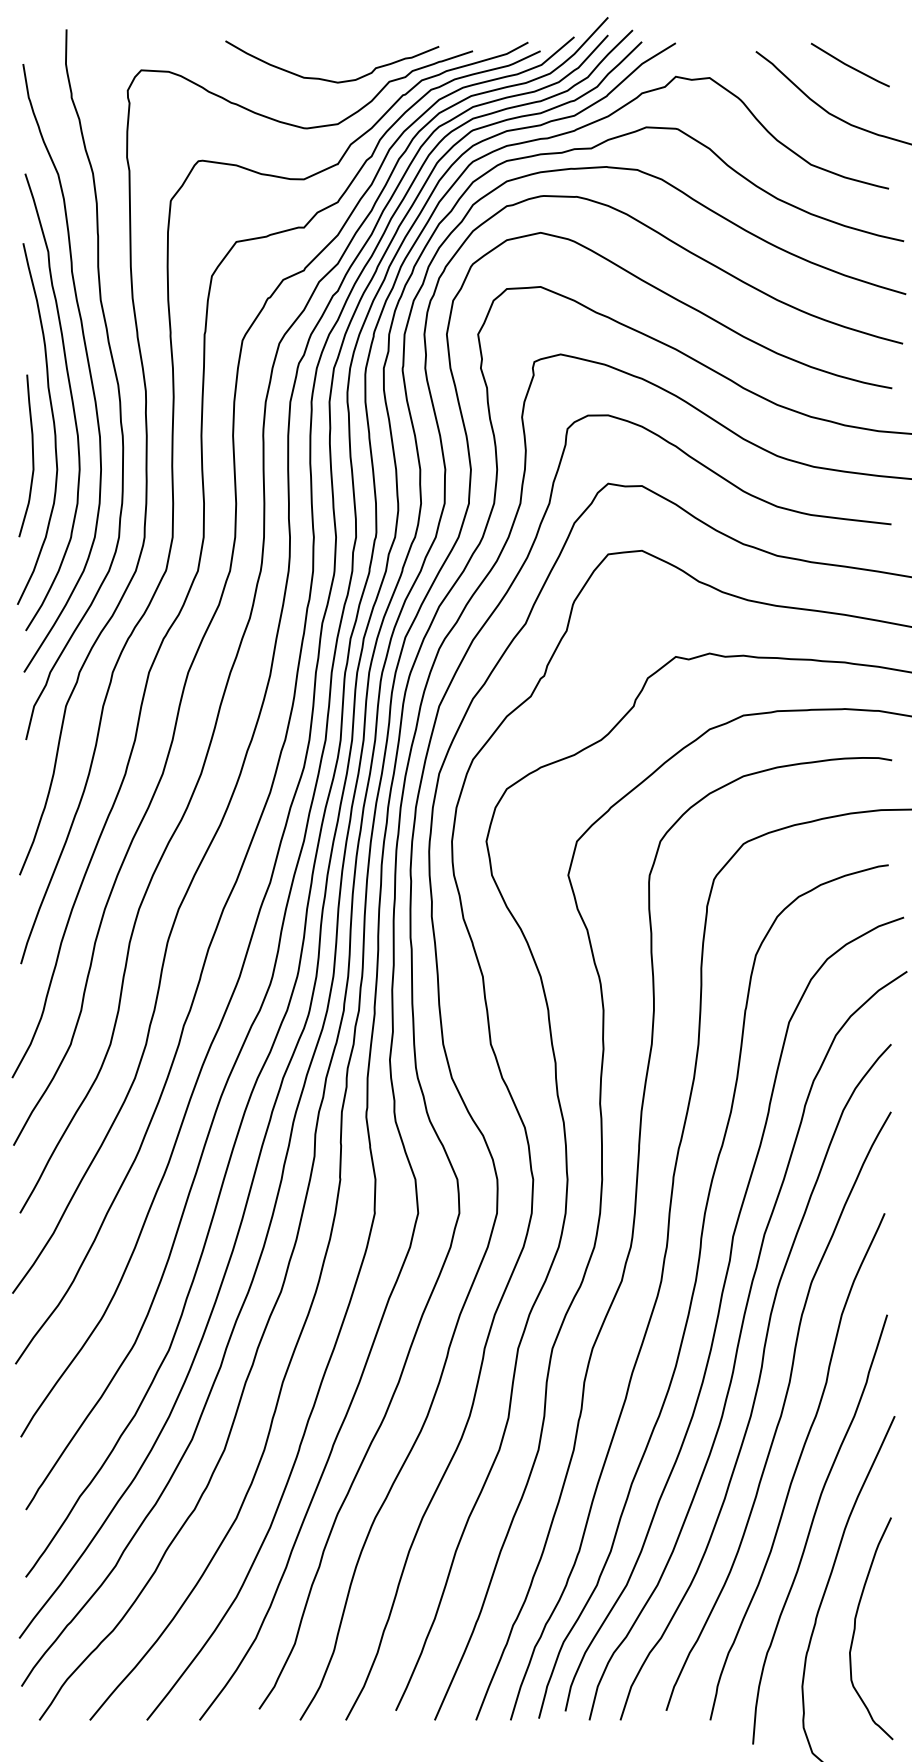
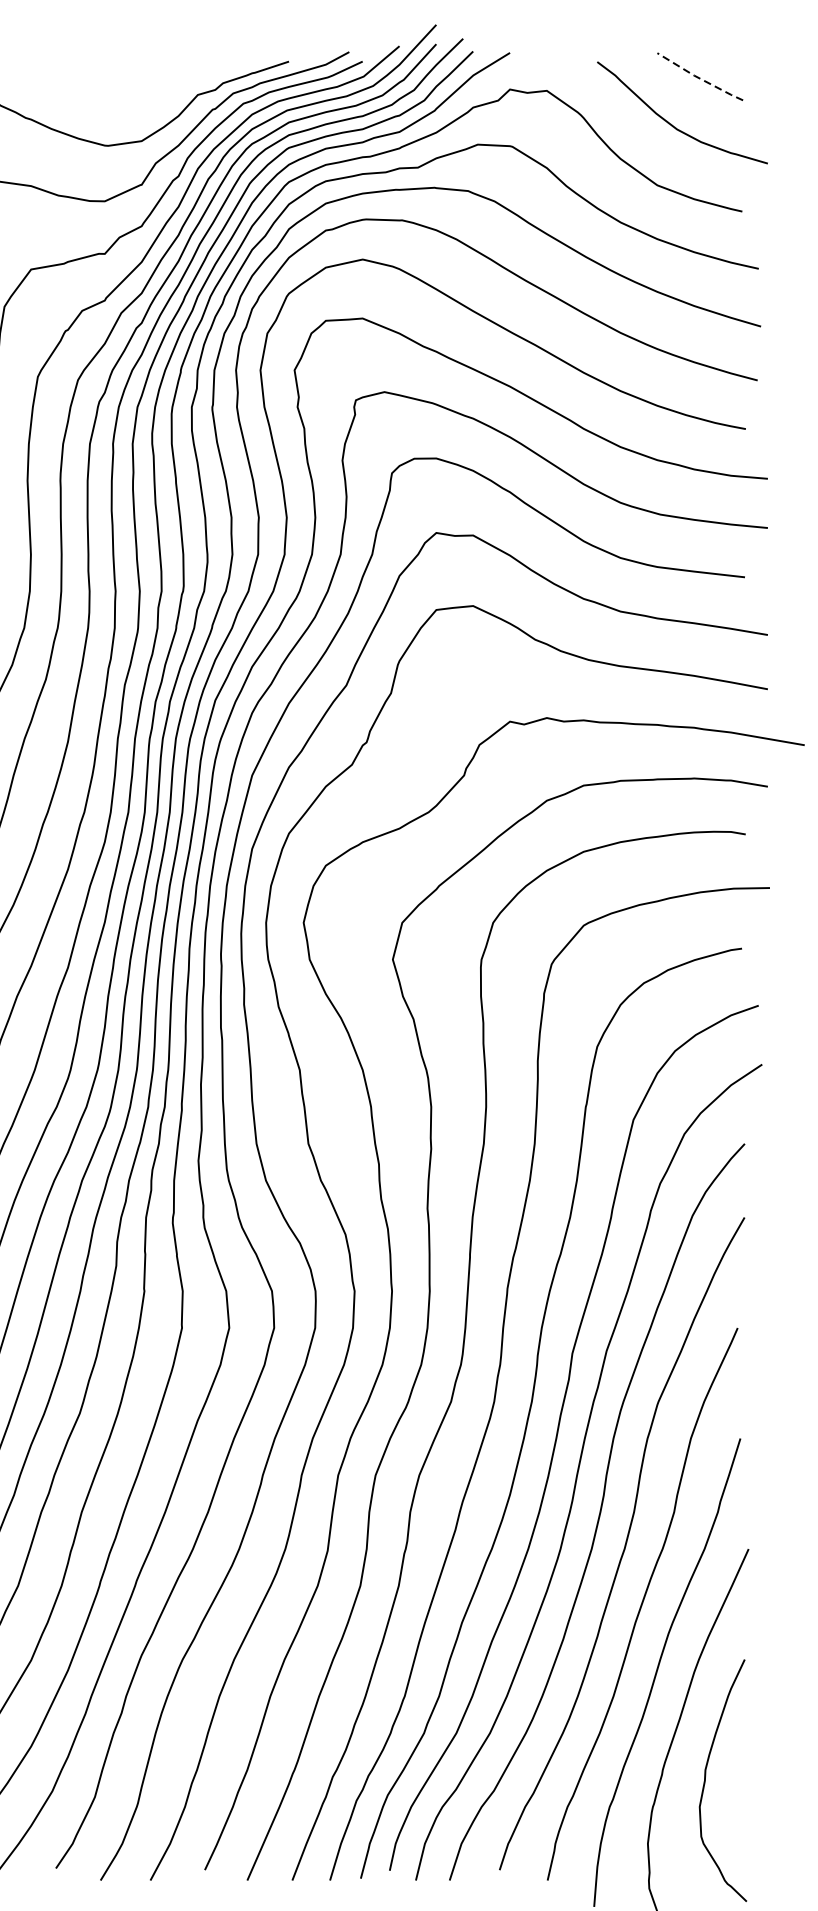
line: (850, 66) -> (700, 78), solid -> dashed
curve: (328, 79) -> (131, 92), removed

